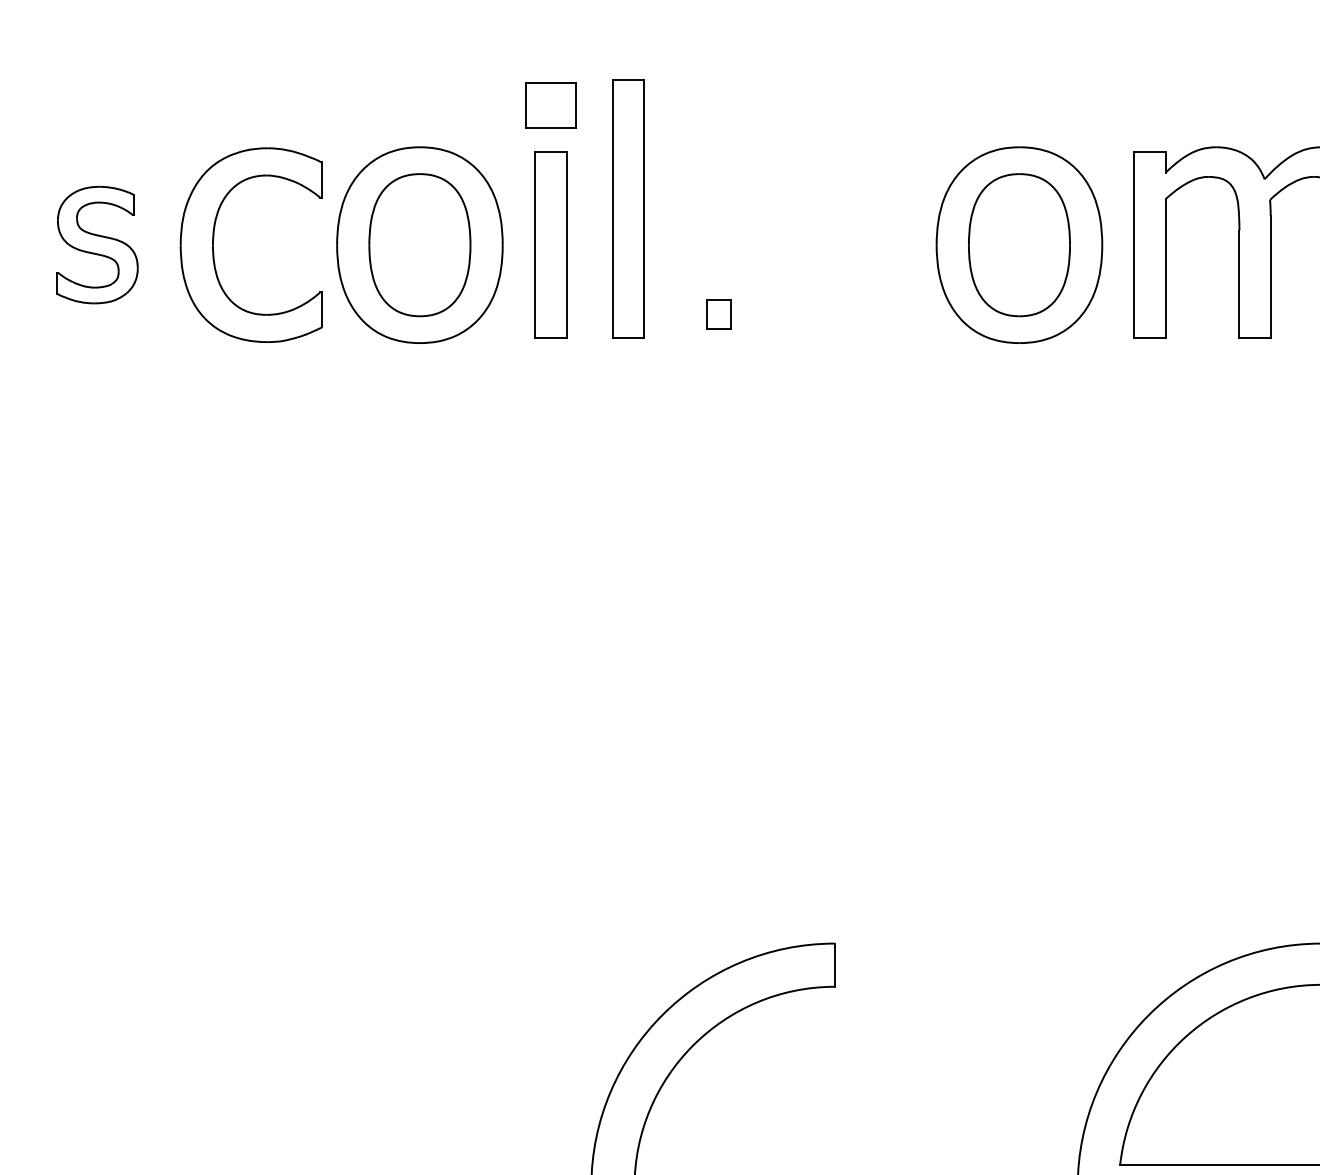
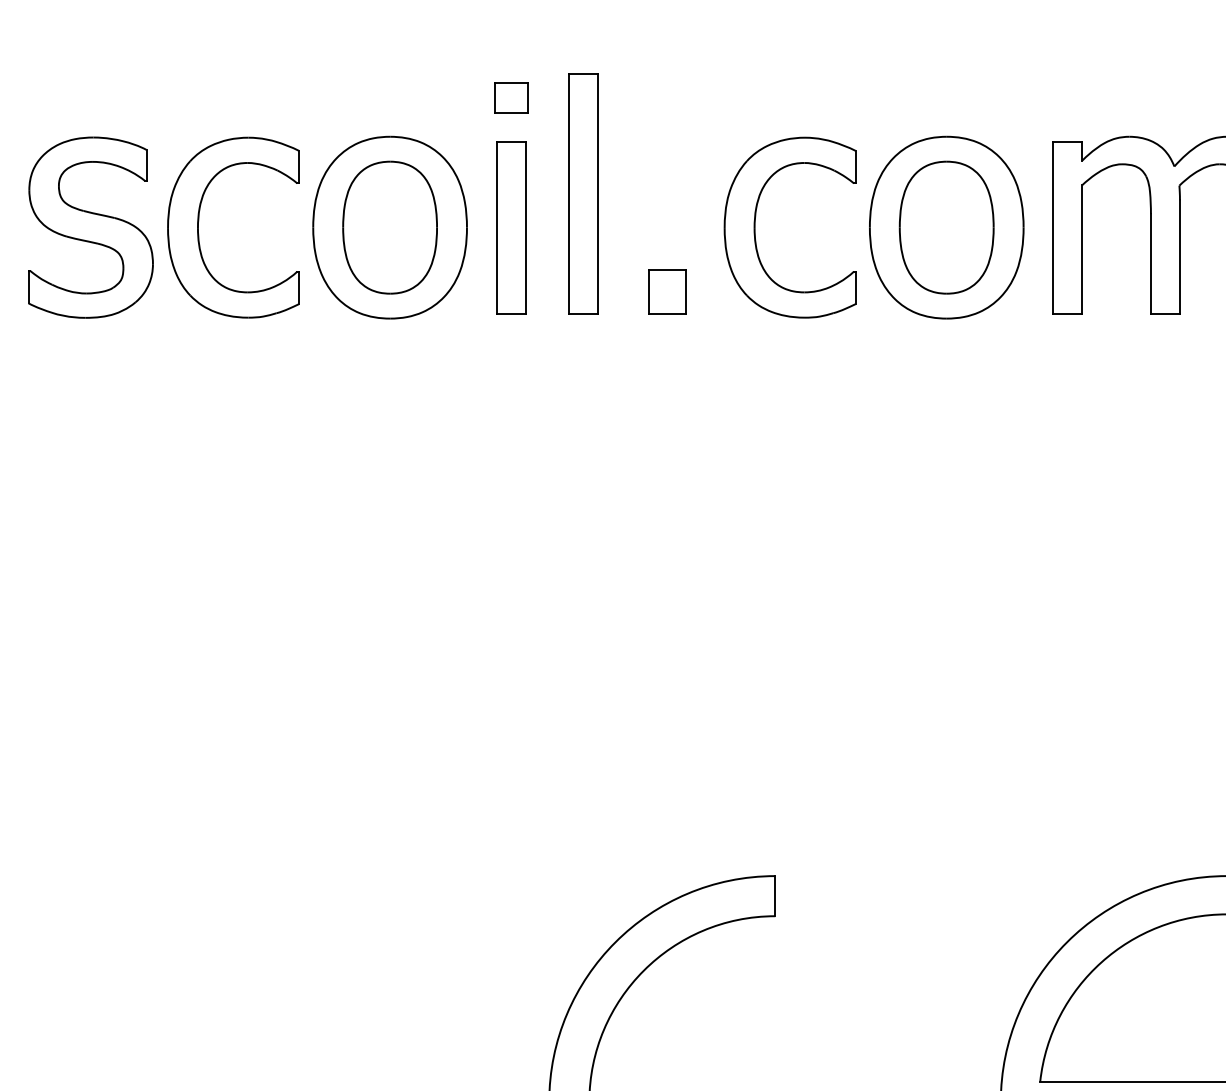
part: (550, 104) -> (511, 97), size x0.71
part: (97, 244) -> (90, 227), size x1.67
part: (813, 244) -> (755, 227), added
part: (718, 313) -> (667, 291), size x1.67

